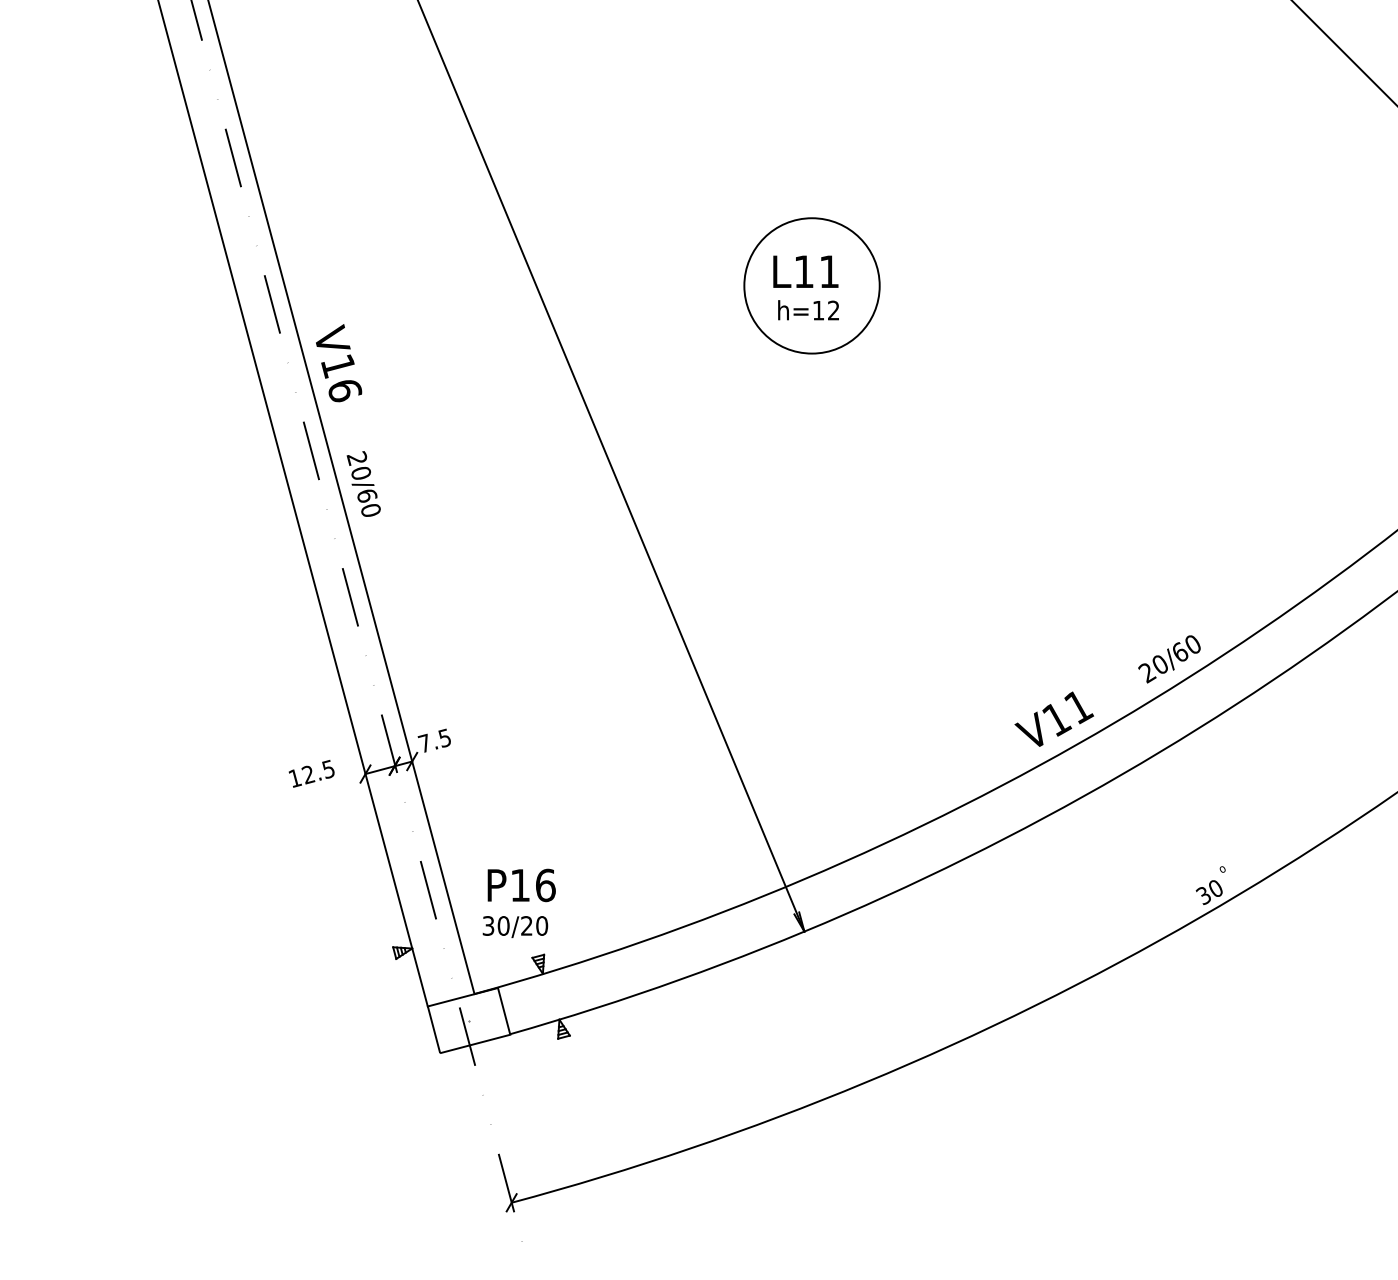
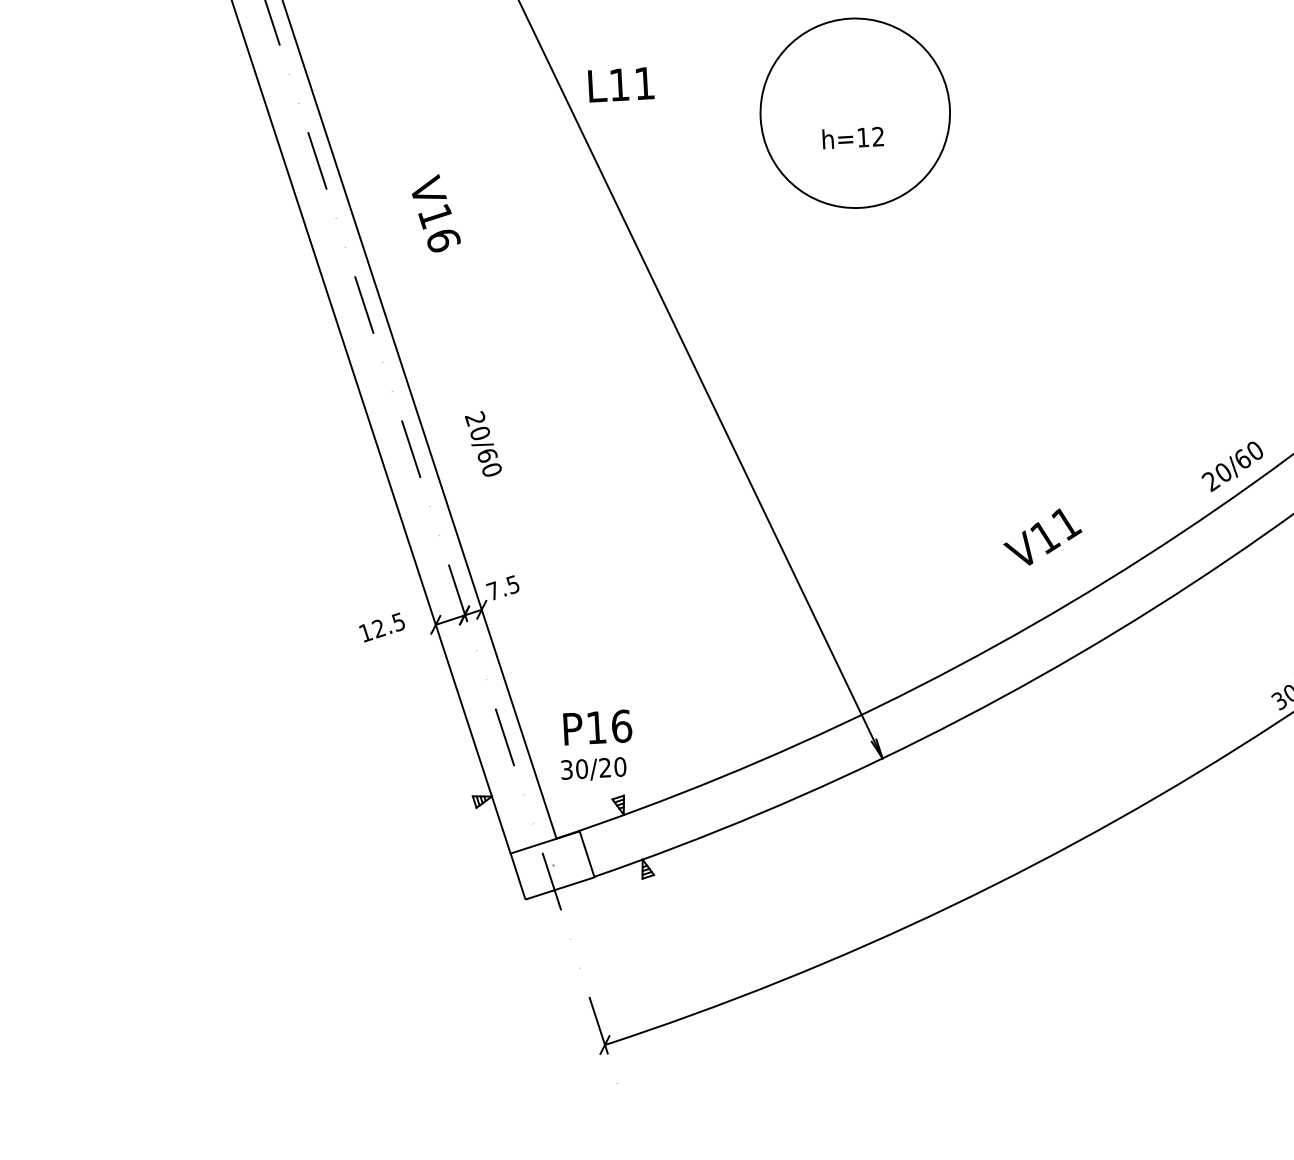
text: (805, 271) -> (620, 84), moved
circle: (811, 285) -> (854, 112), size x1.4
text: (339, 363) -> (436, 213), moved
text: (363, 483) -> (483, 443), moved
text: (1053, 718) -> (1041, 536), moved

